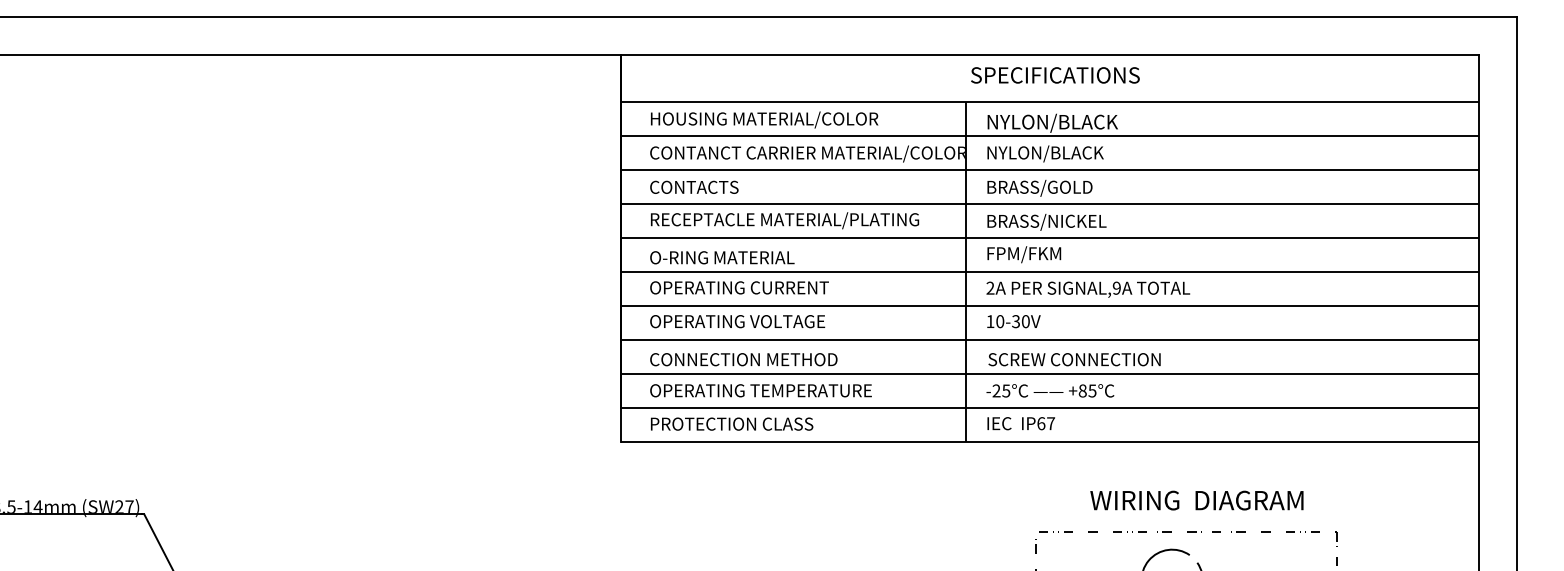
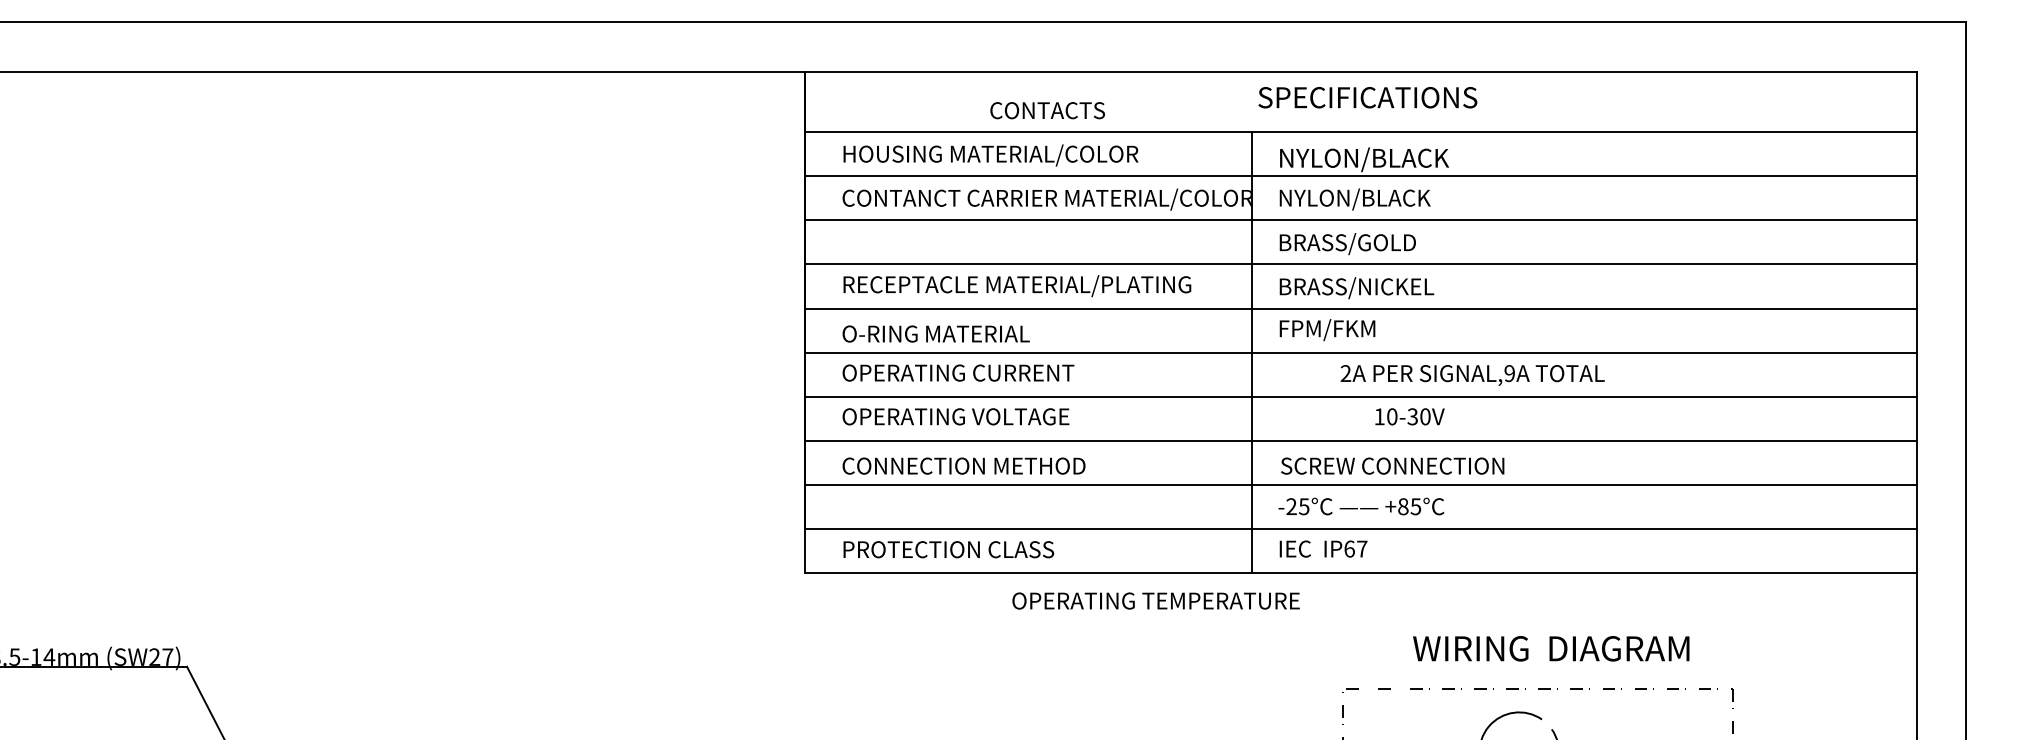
text: (694, 186) -> (1047, 109), moved
text: (1088, 289) -> (1472, 375), moved
text: (1013, 321) -> (1409, 416), moved
text: (760, 390) -> (1155, 600), moved

